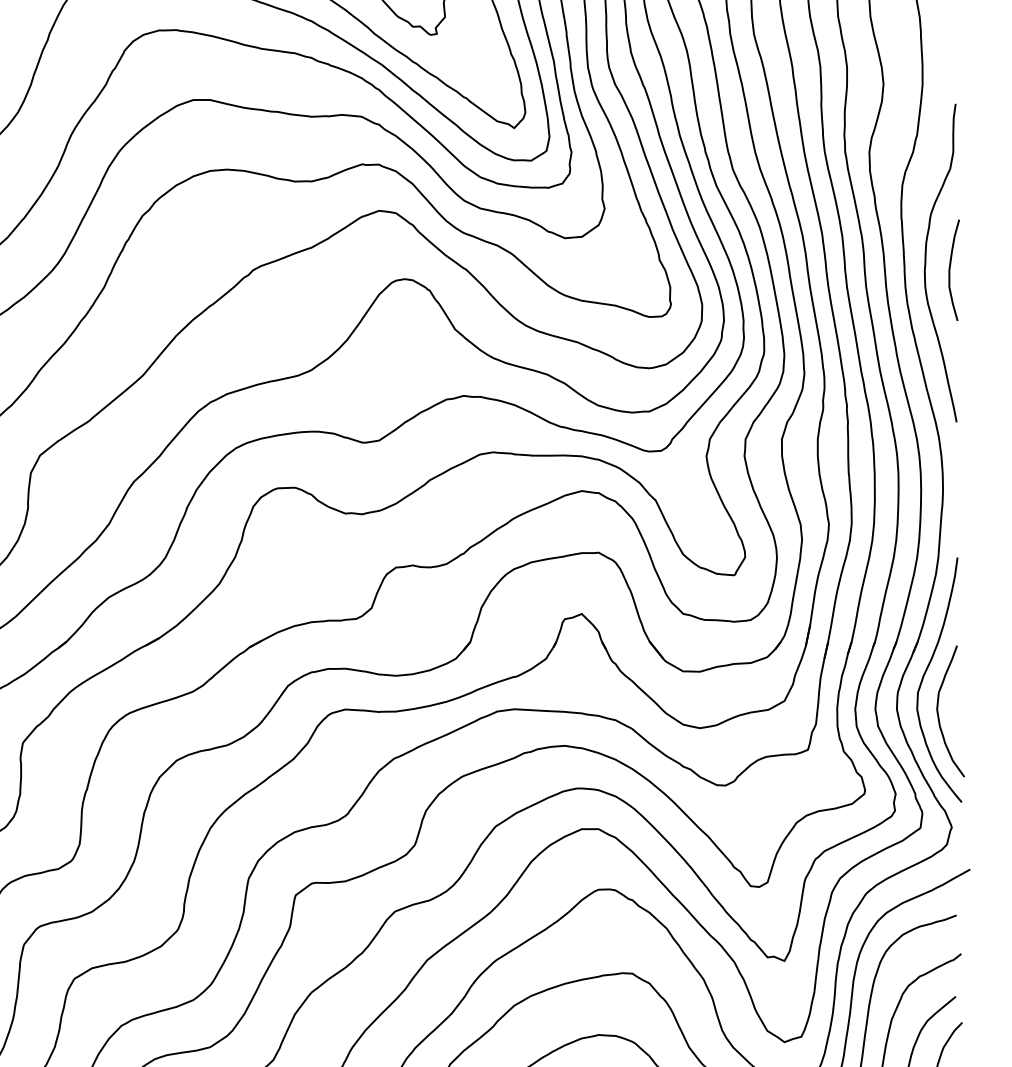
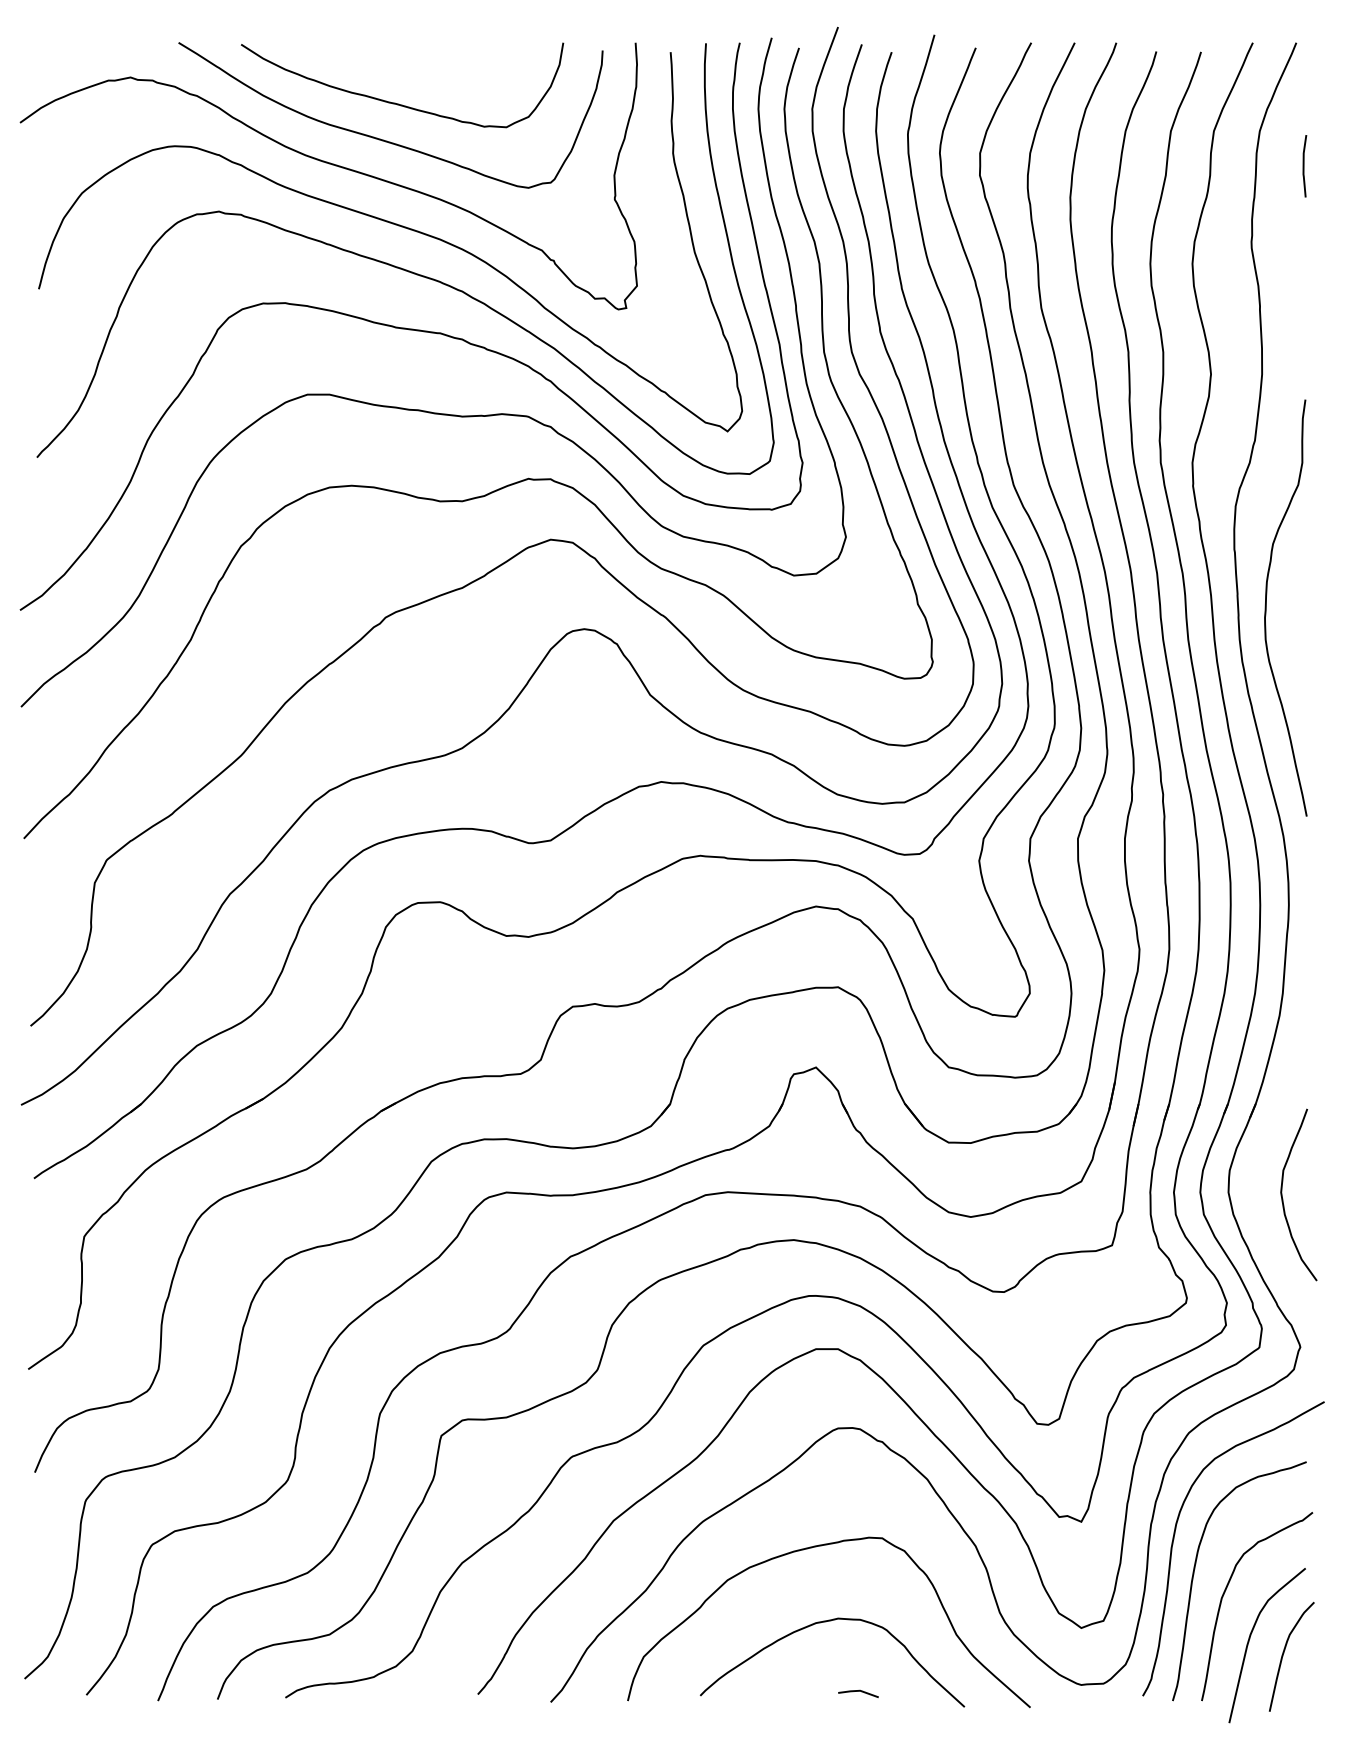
curve: (950, 270) -> (1298, 617), removed
curve: (925, 672) -> (1266, 1144), removed

